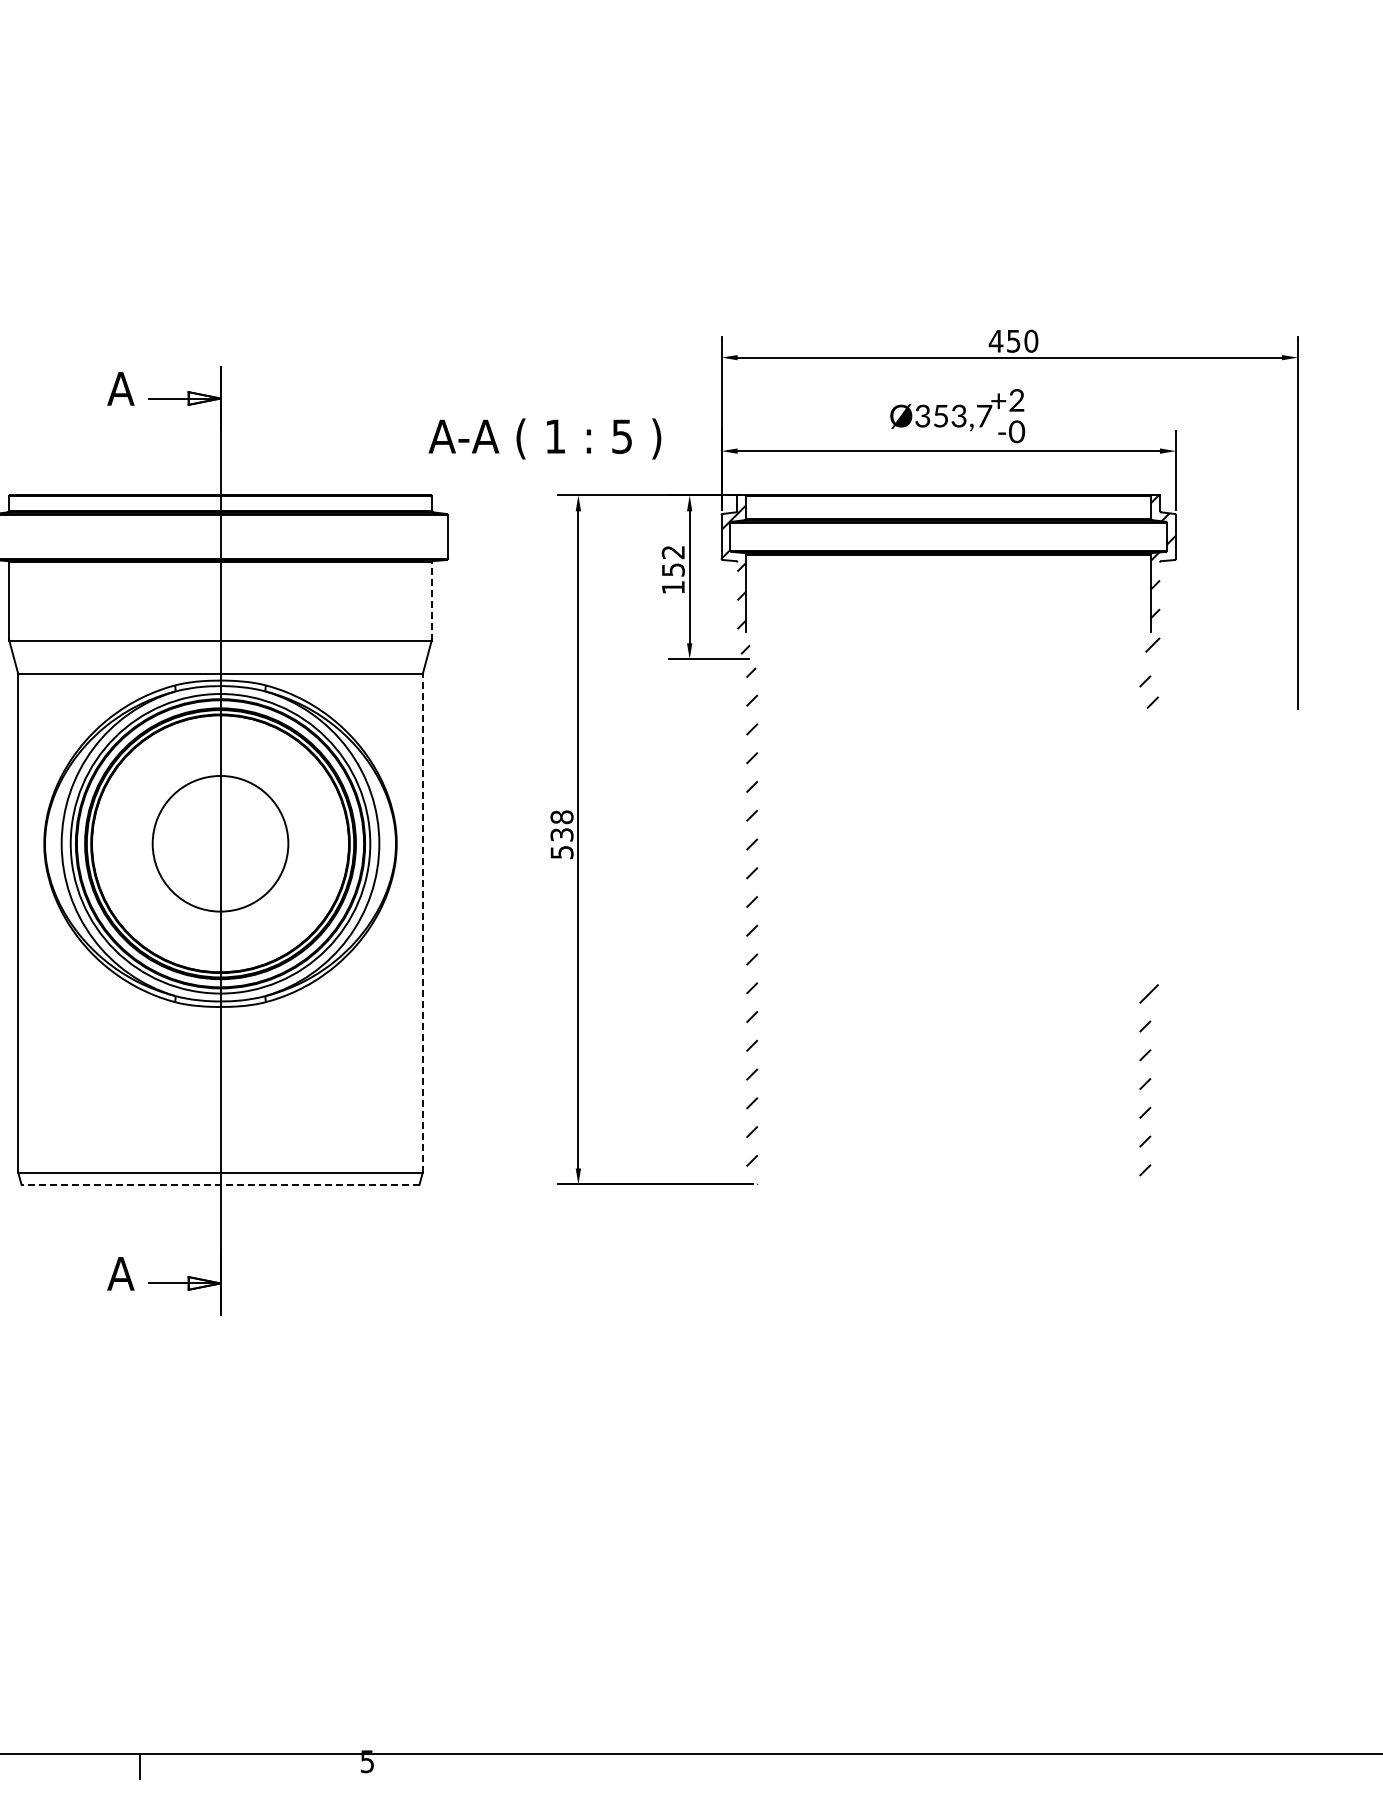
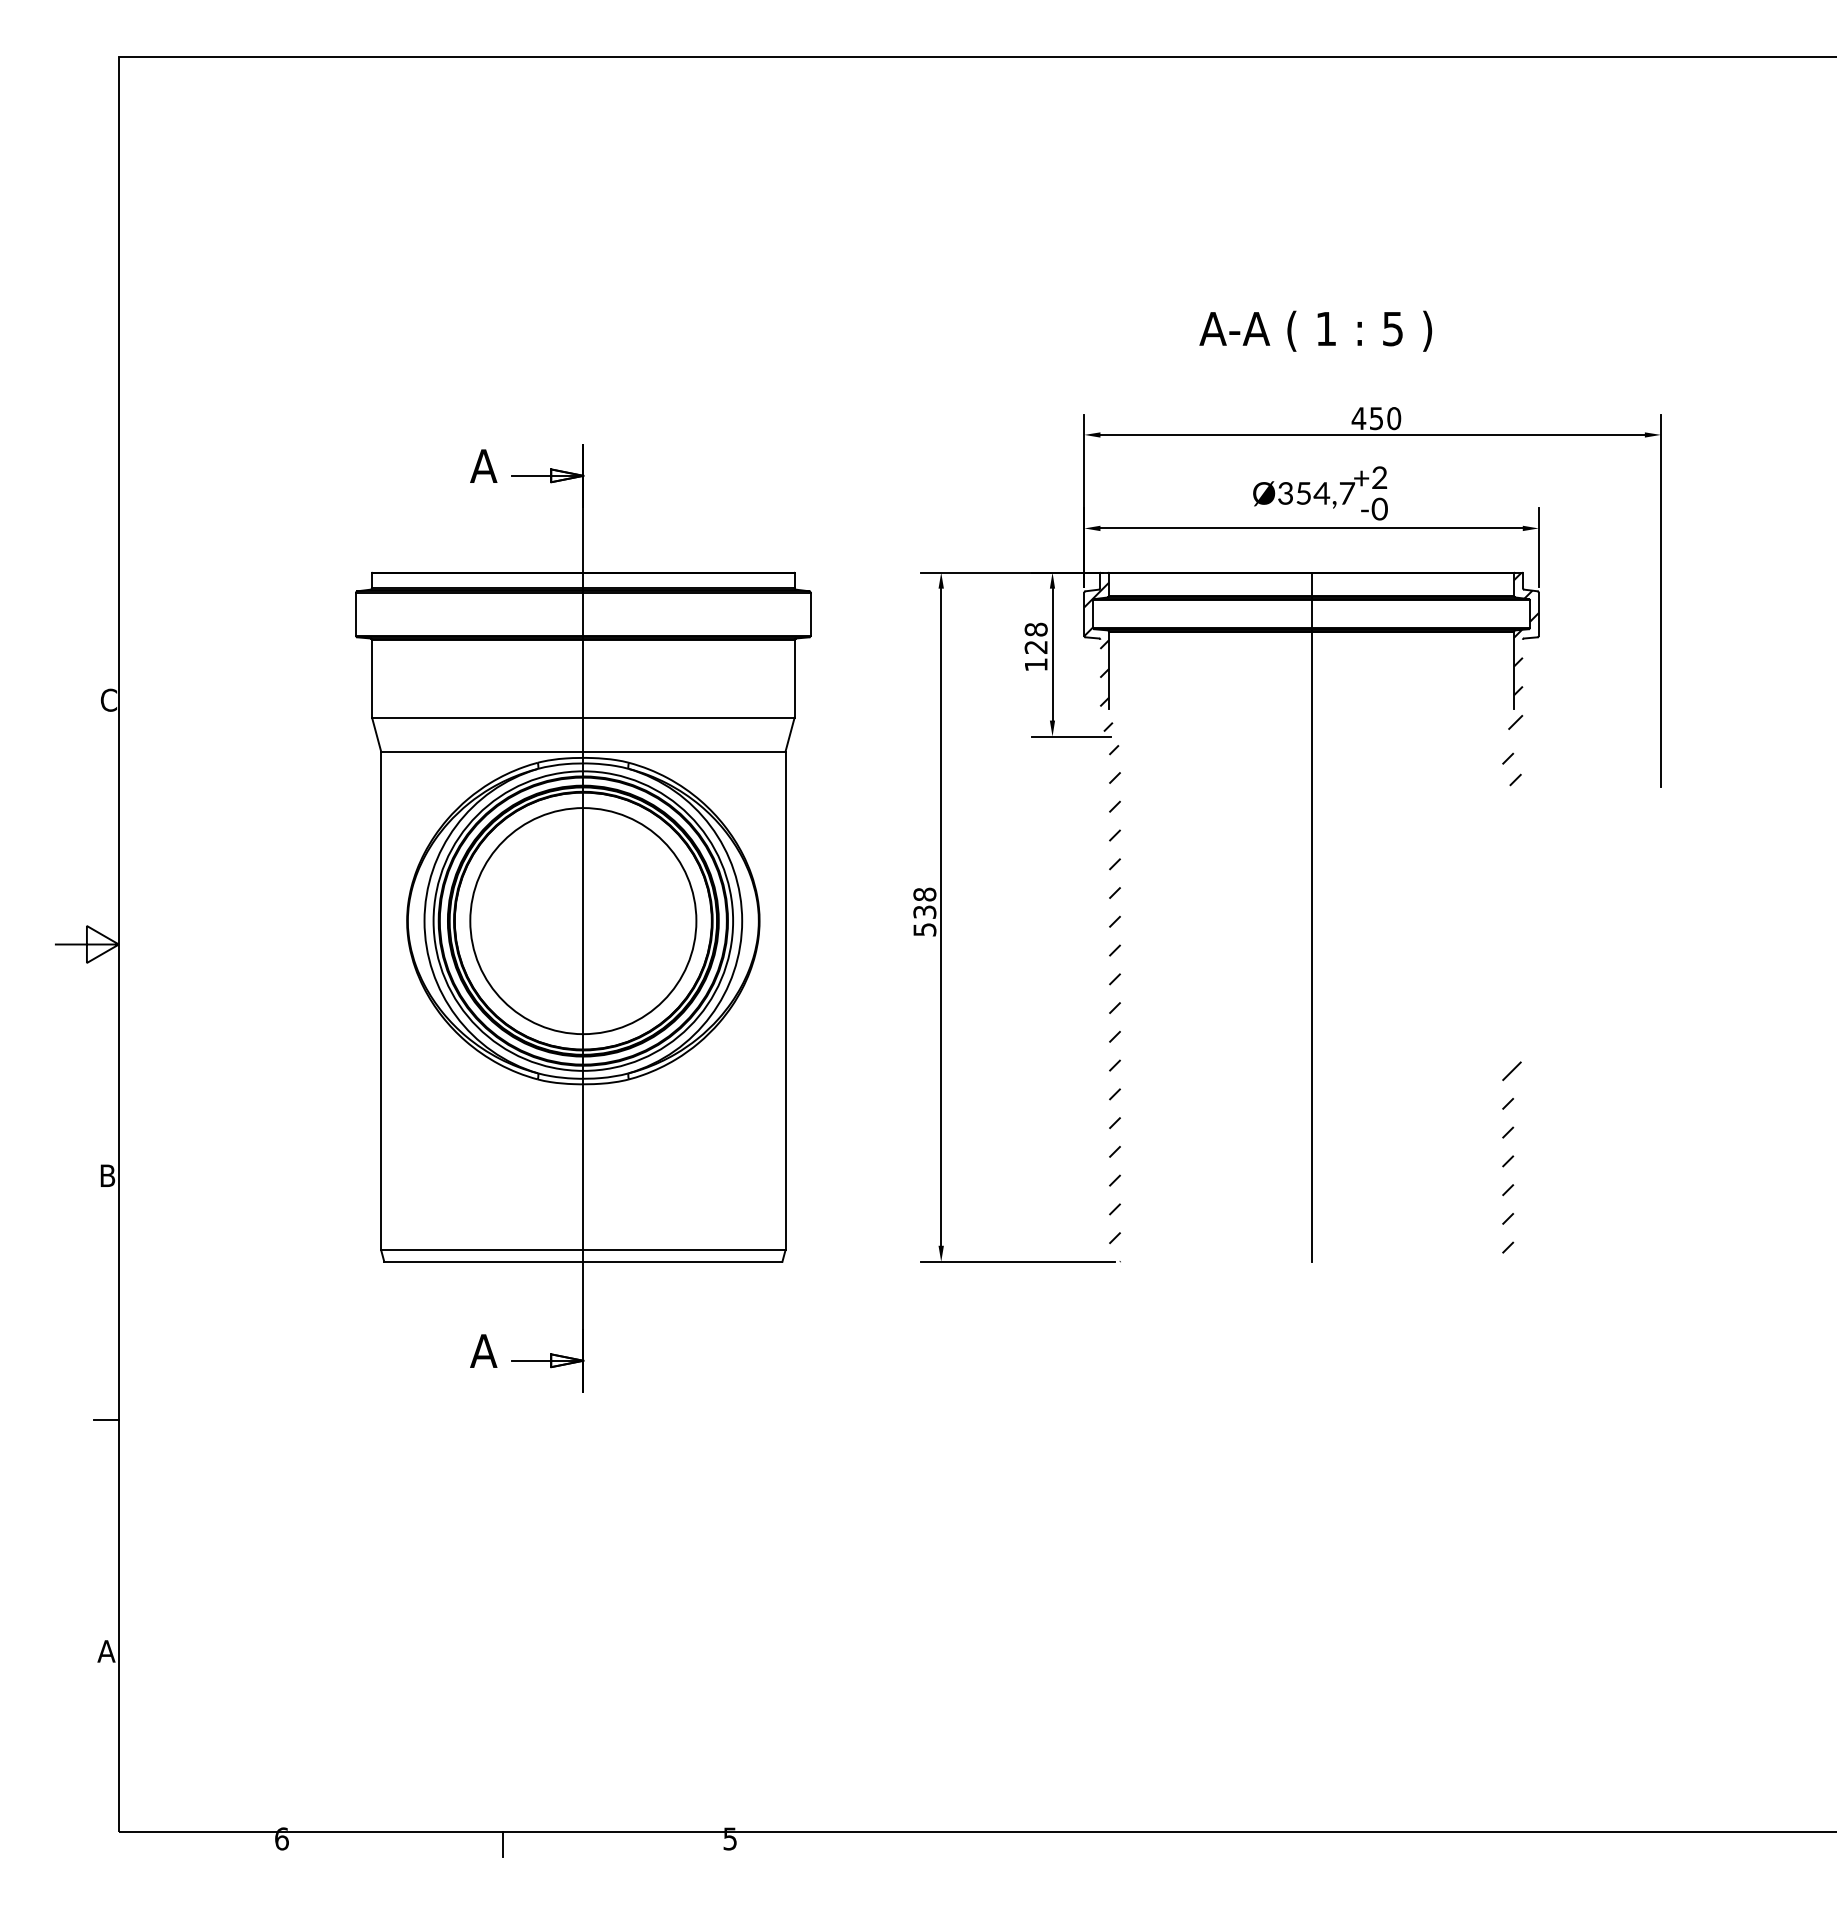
text: (958, 416) -> (1321, 493), Ø353,7 -> Ø354,7
text: (544, 438) -> (1315, 330), moved
text: (672, 560) -> (1035, 637), 152 -> 128
line: (431, 601) -> (794, 678), dashed -> solid
line: (948, 839) -> (1311, 916), added
circle: (220, 844) -> (583, 921), size x1.67
line: (422, 923) -> (785, 1000), dashed -> solid
line: (219, 1184) -> (582, 1261), dashed -> solid

